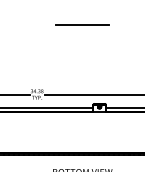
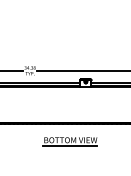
line: (82, 24) -> (70, 8), removed

